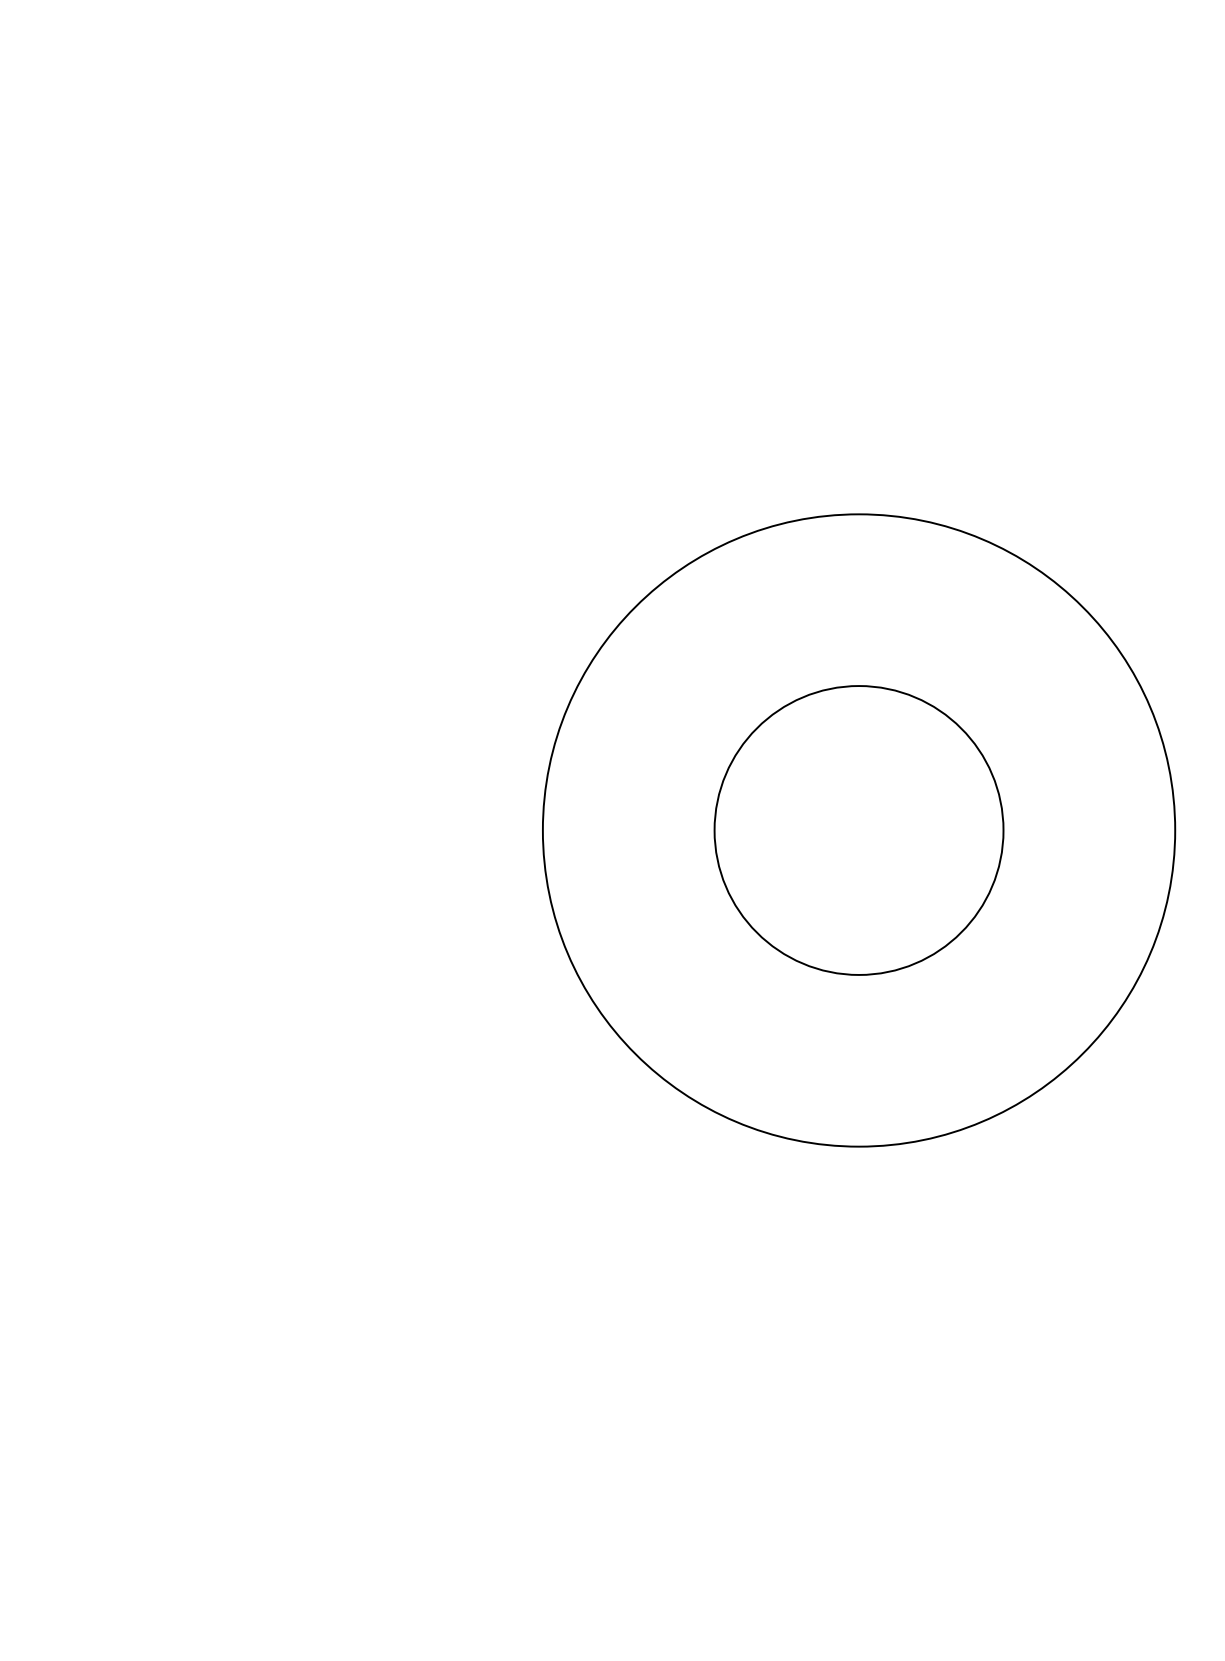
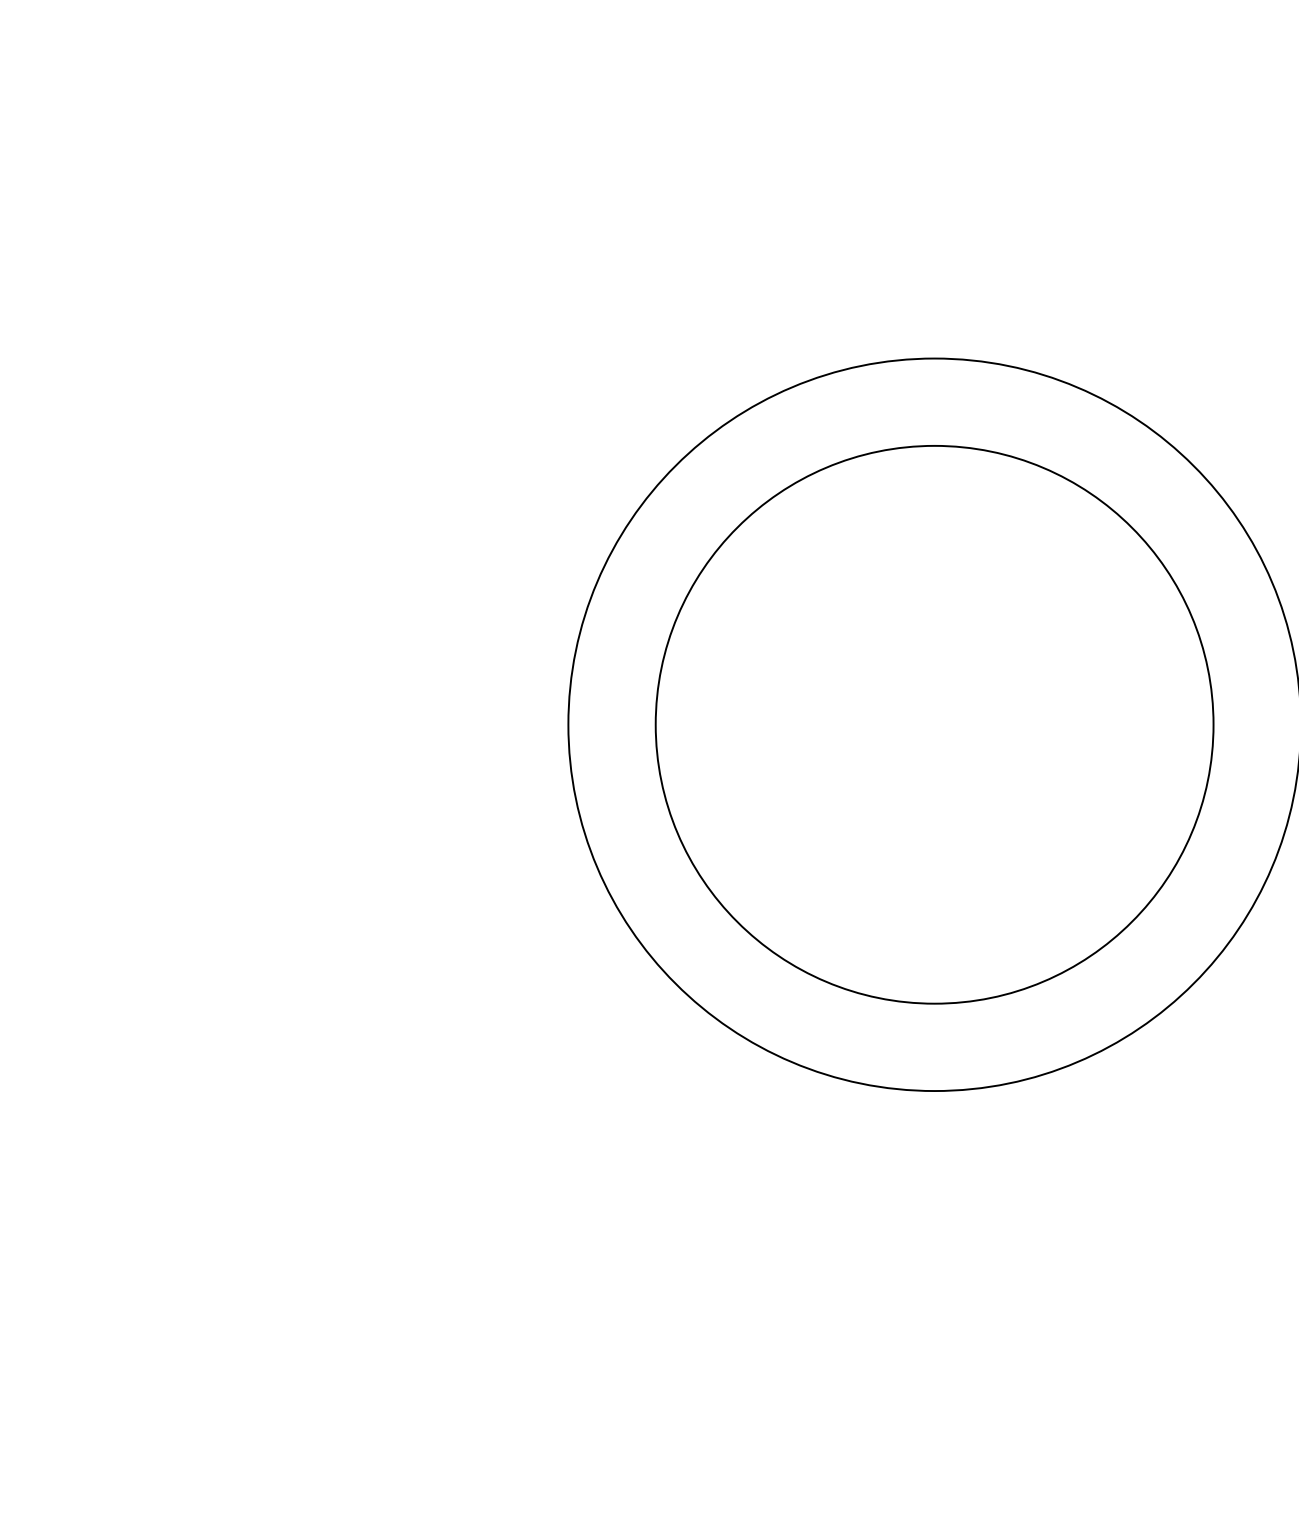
circle: (858, 830) -> (934, 724), size x1.67

